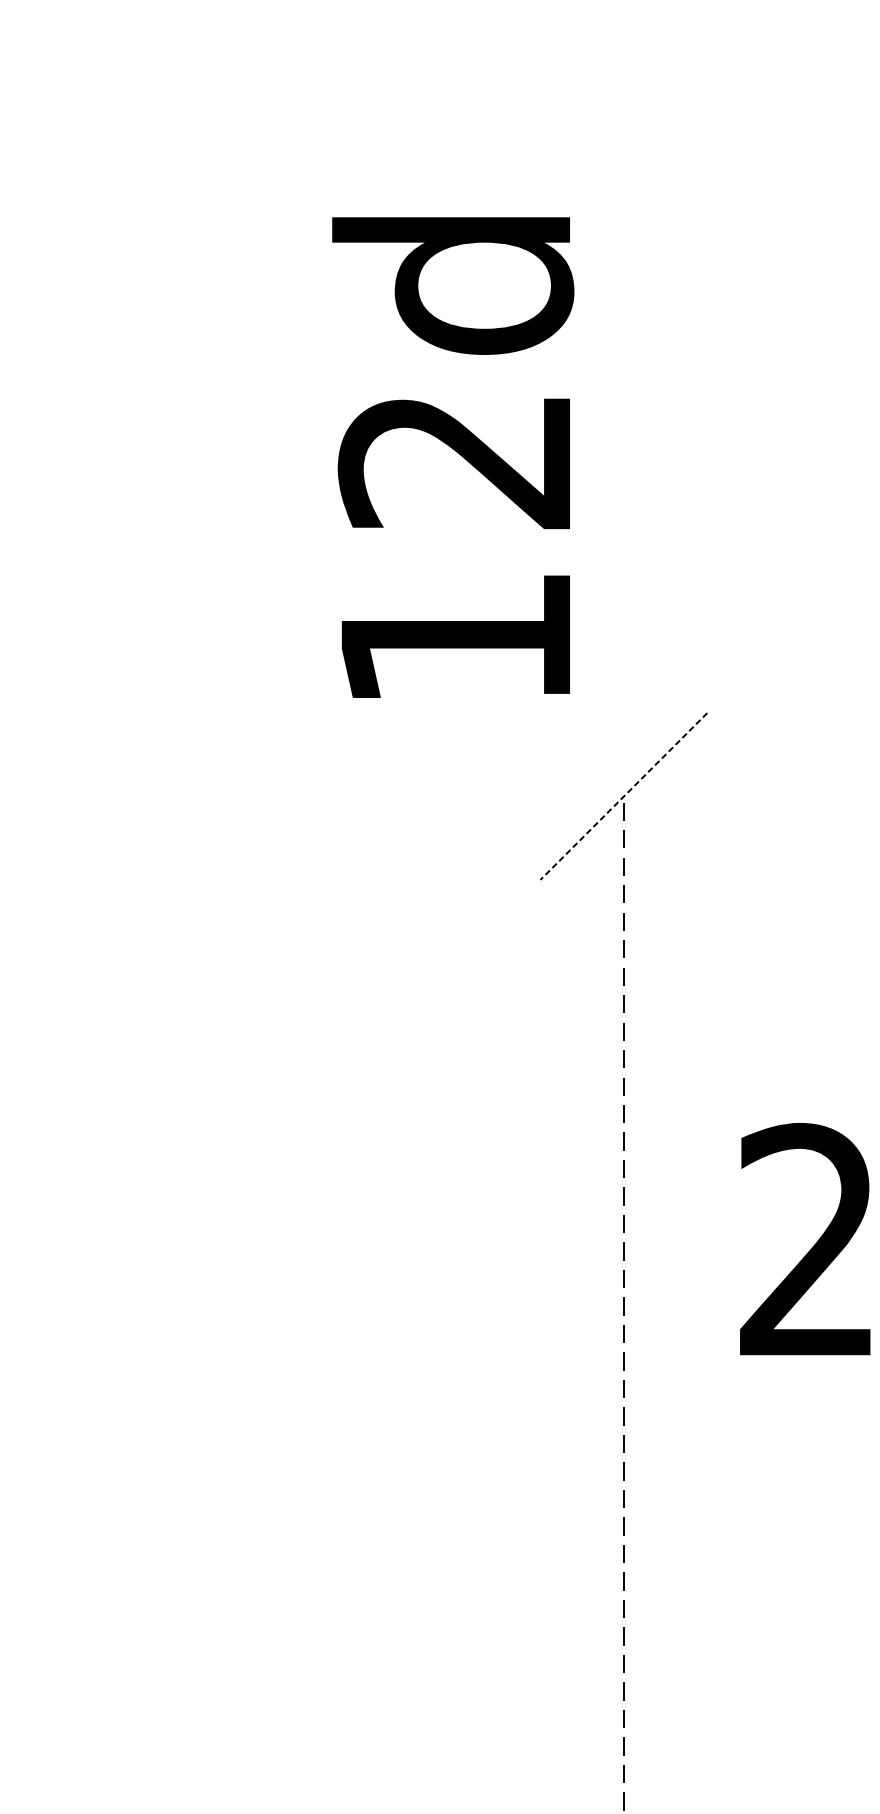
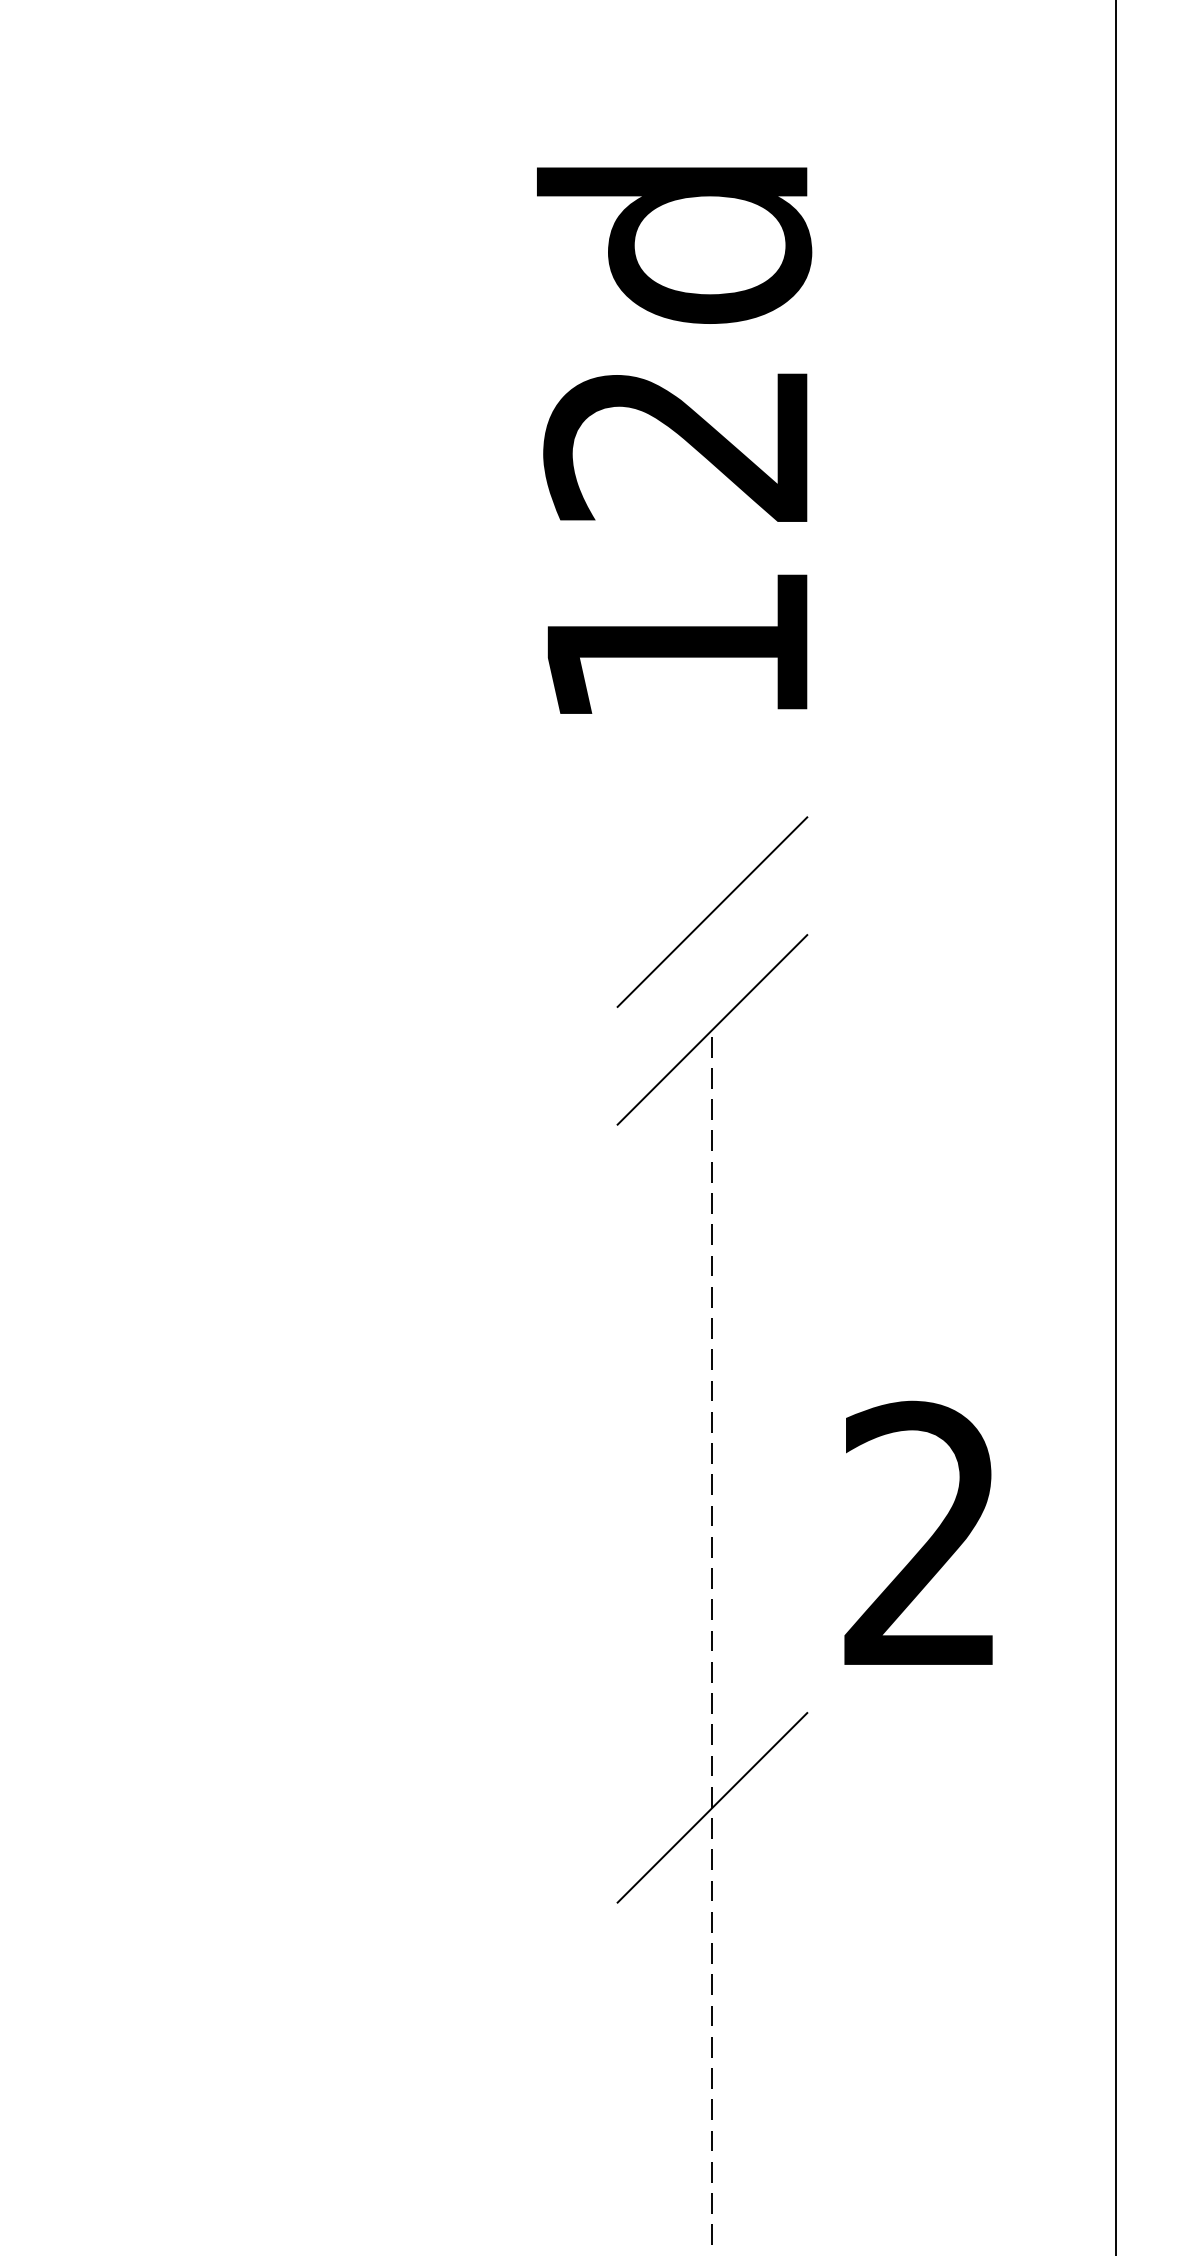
text: (453, 457) -> (674, 440), moved
line: (623, 692) -> (712, 911), added
line: (623, 797) -> (712, 1030), dashed -> solid
line: (623, 1480) -> (712, 1807), added

